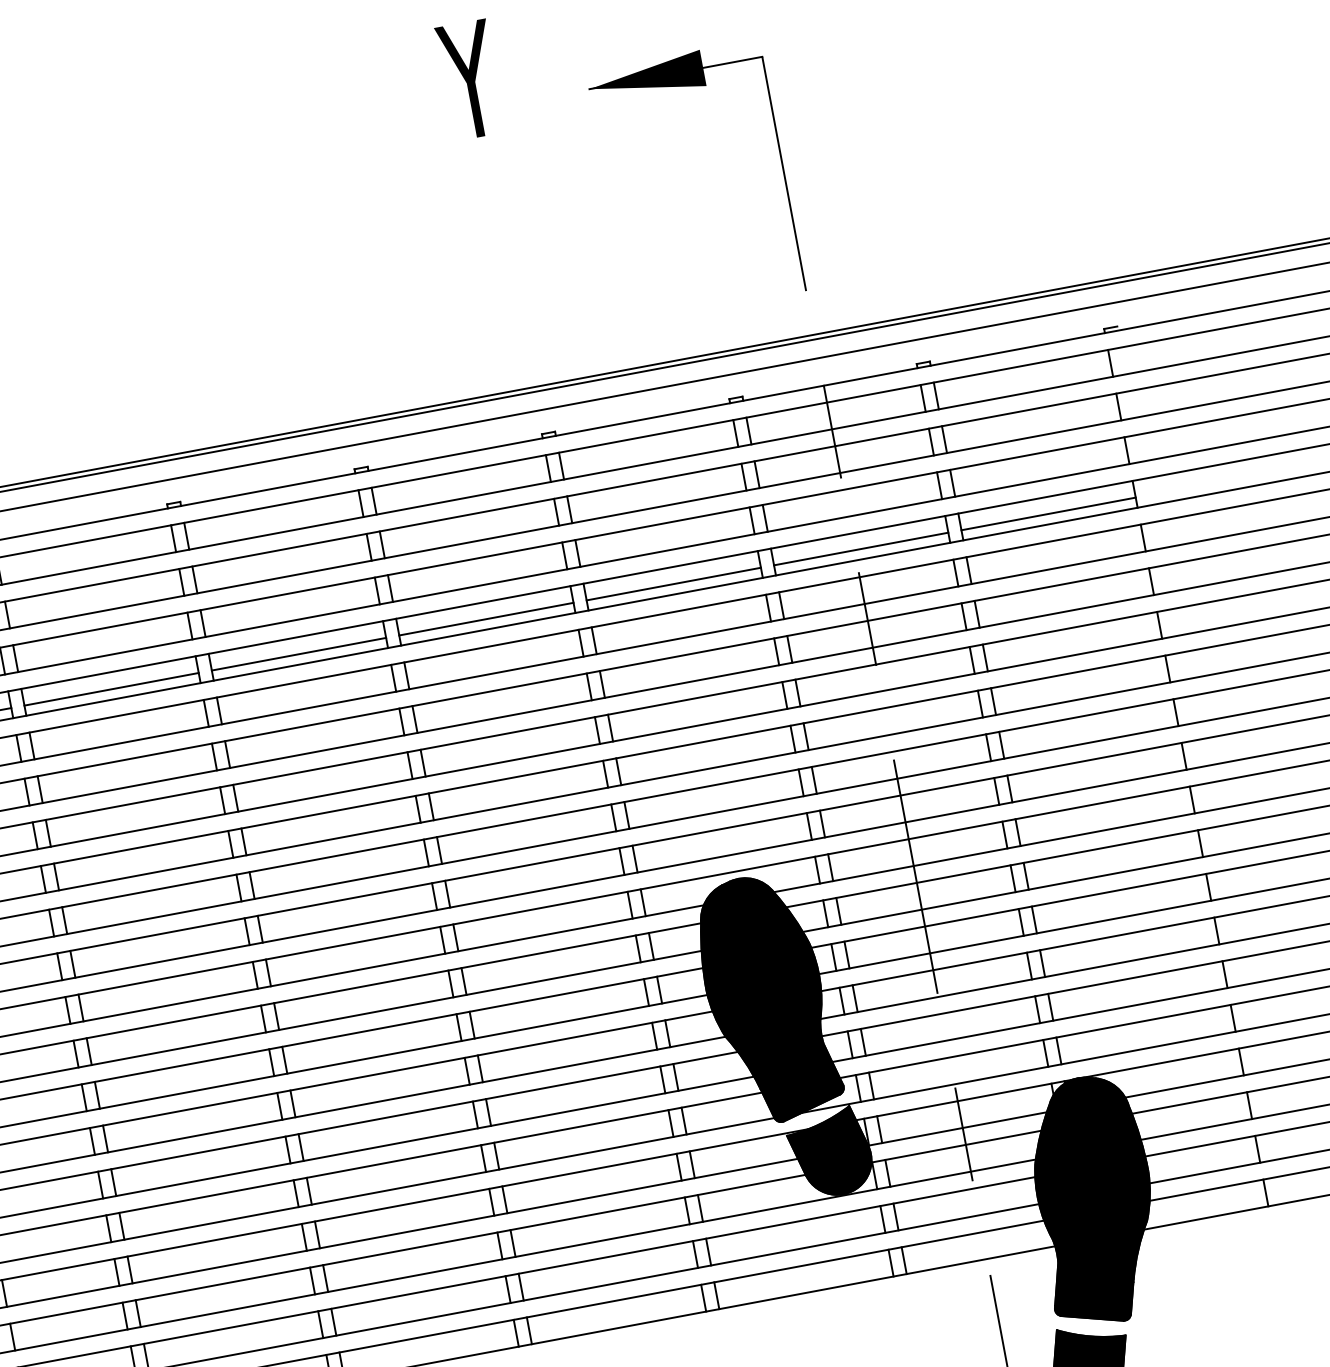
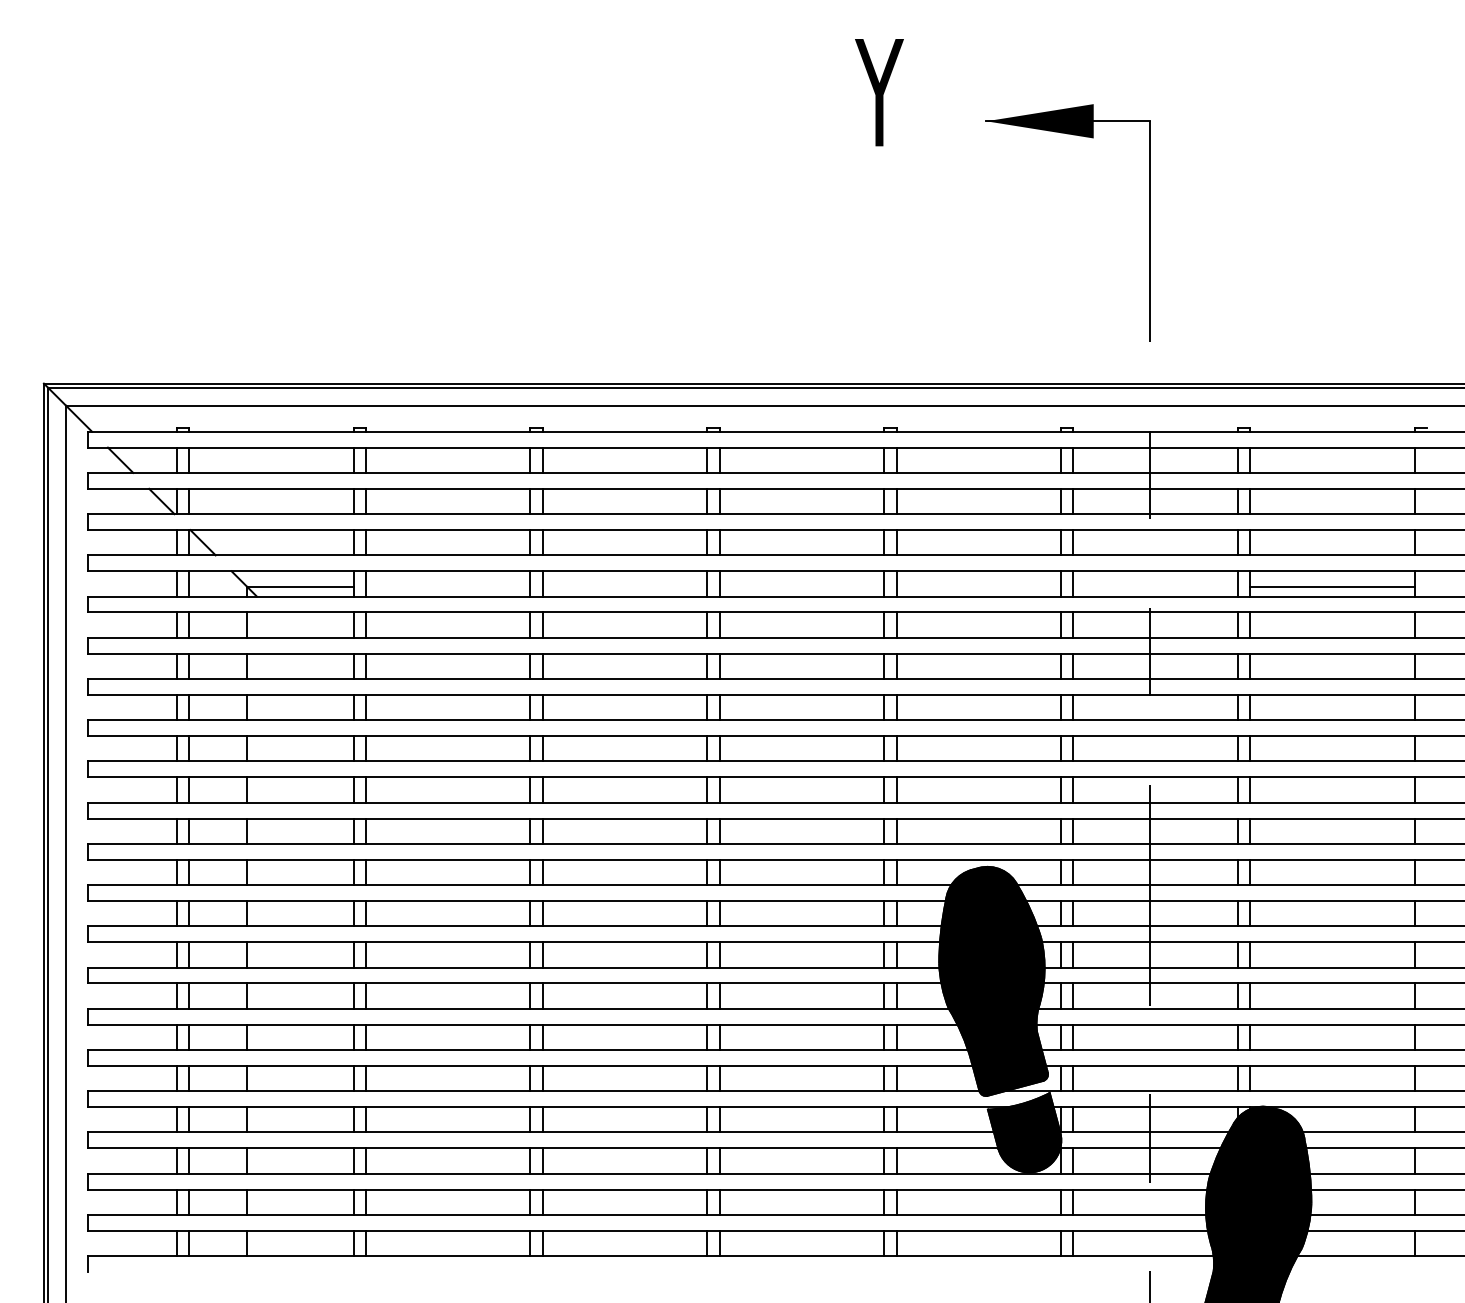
line: (861, 549) -> (1155, 587), removed
line: (673, 584) -> (978, 587), removed
line: (486, 619) -> (801, 587), removed
line: (298, 654) -> (624, 587), removed
line: (111, 689) -> (447, 587), removed

